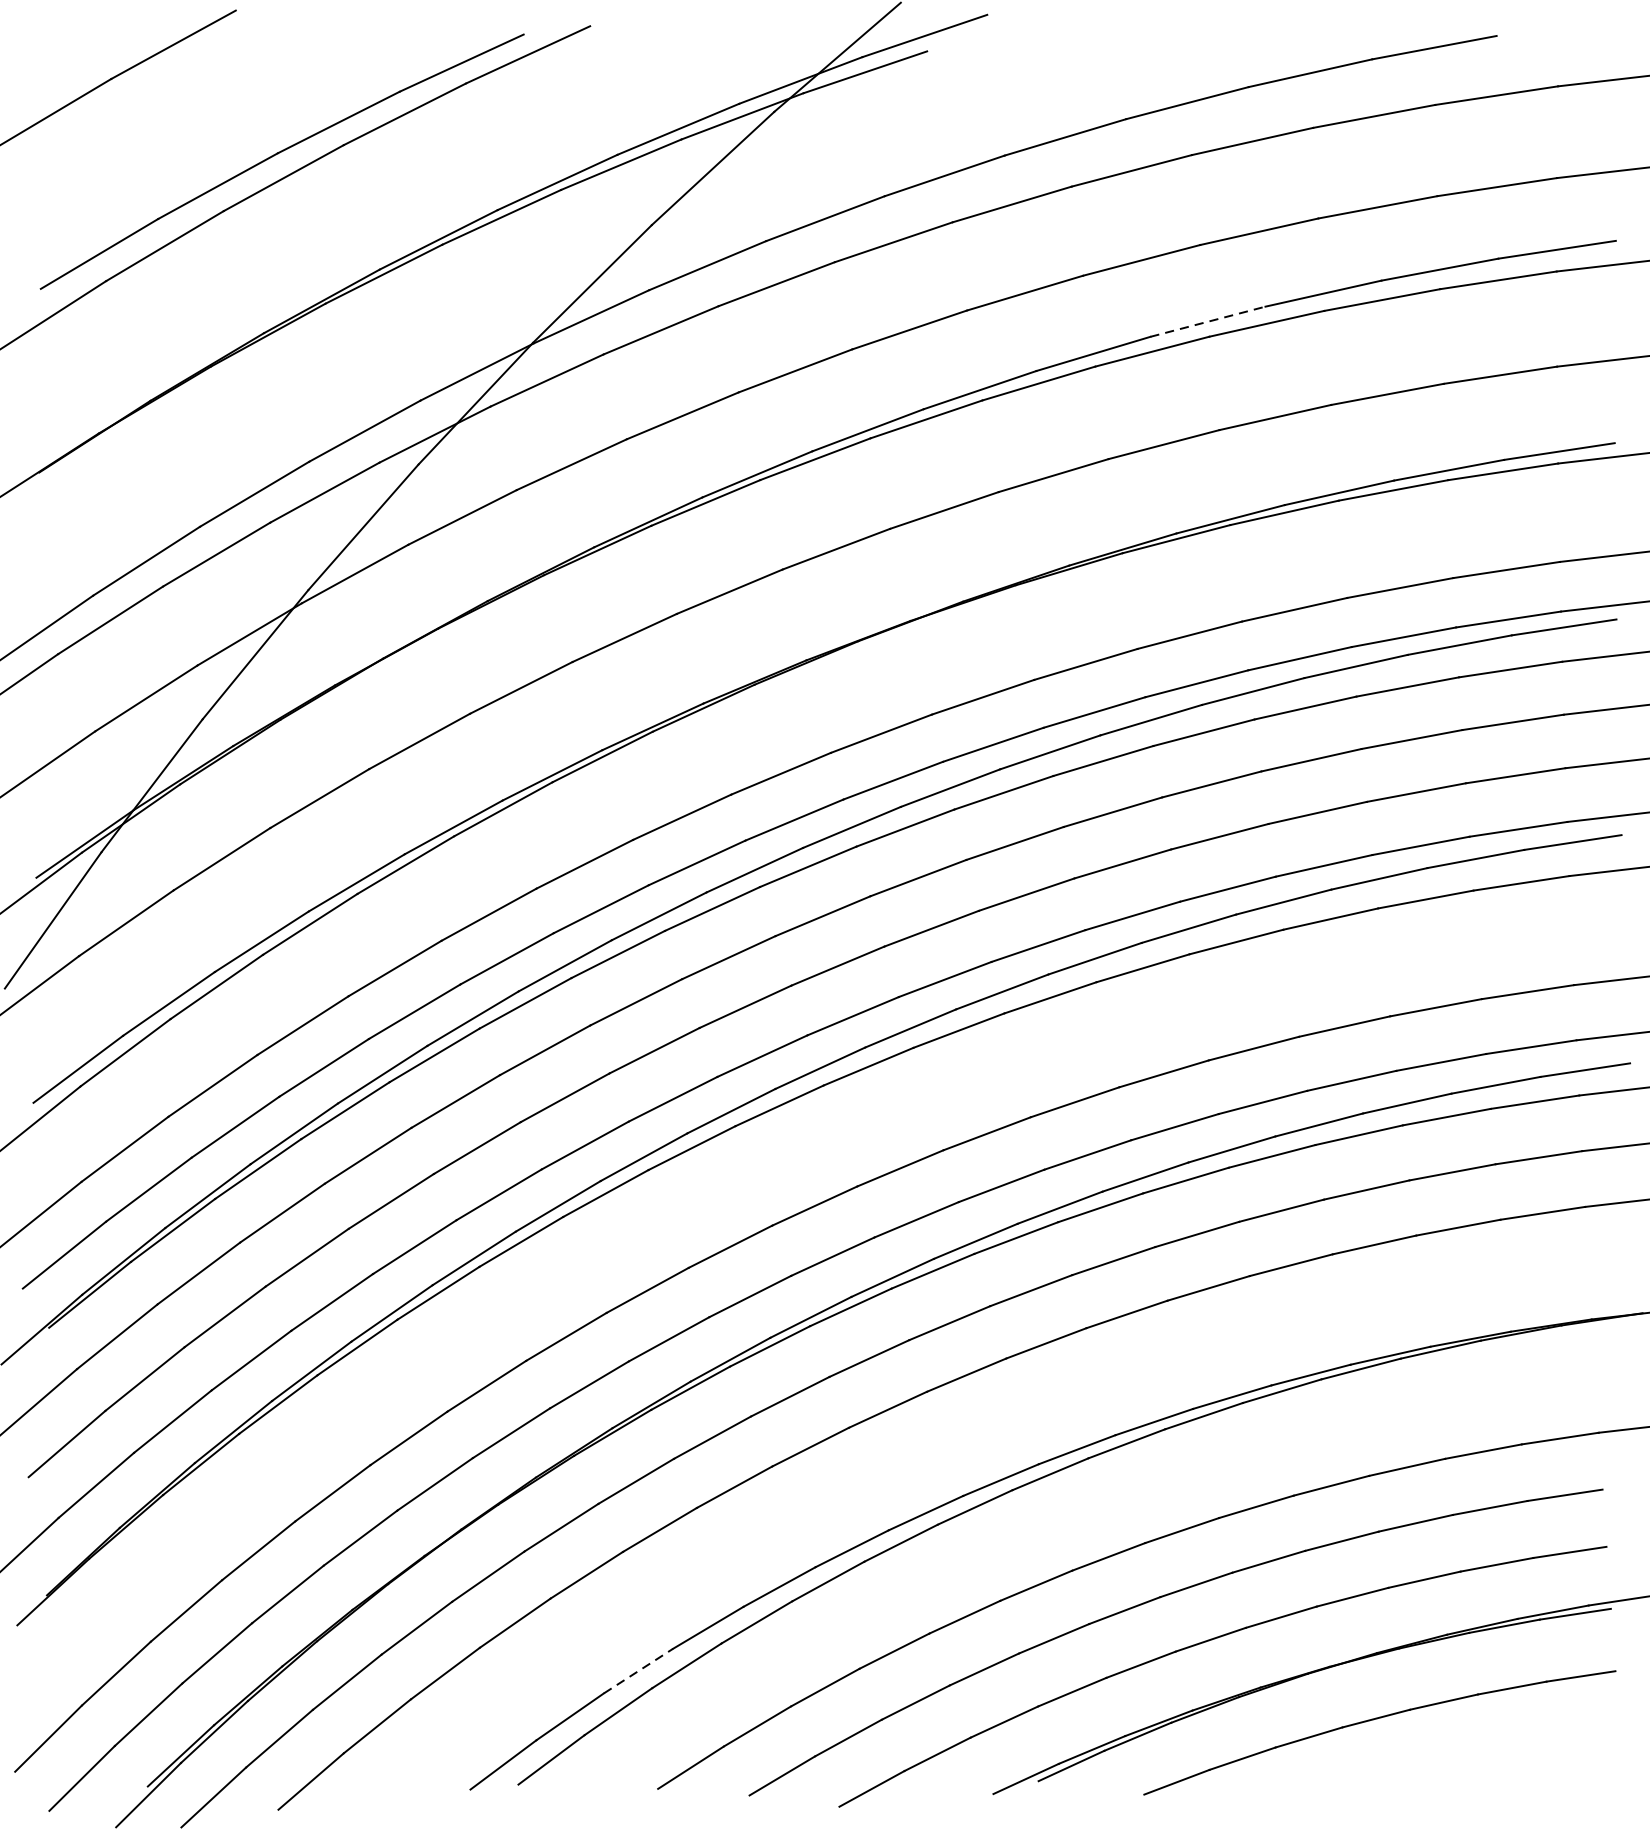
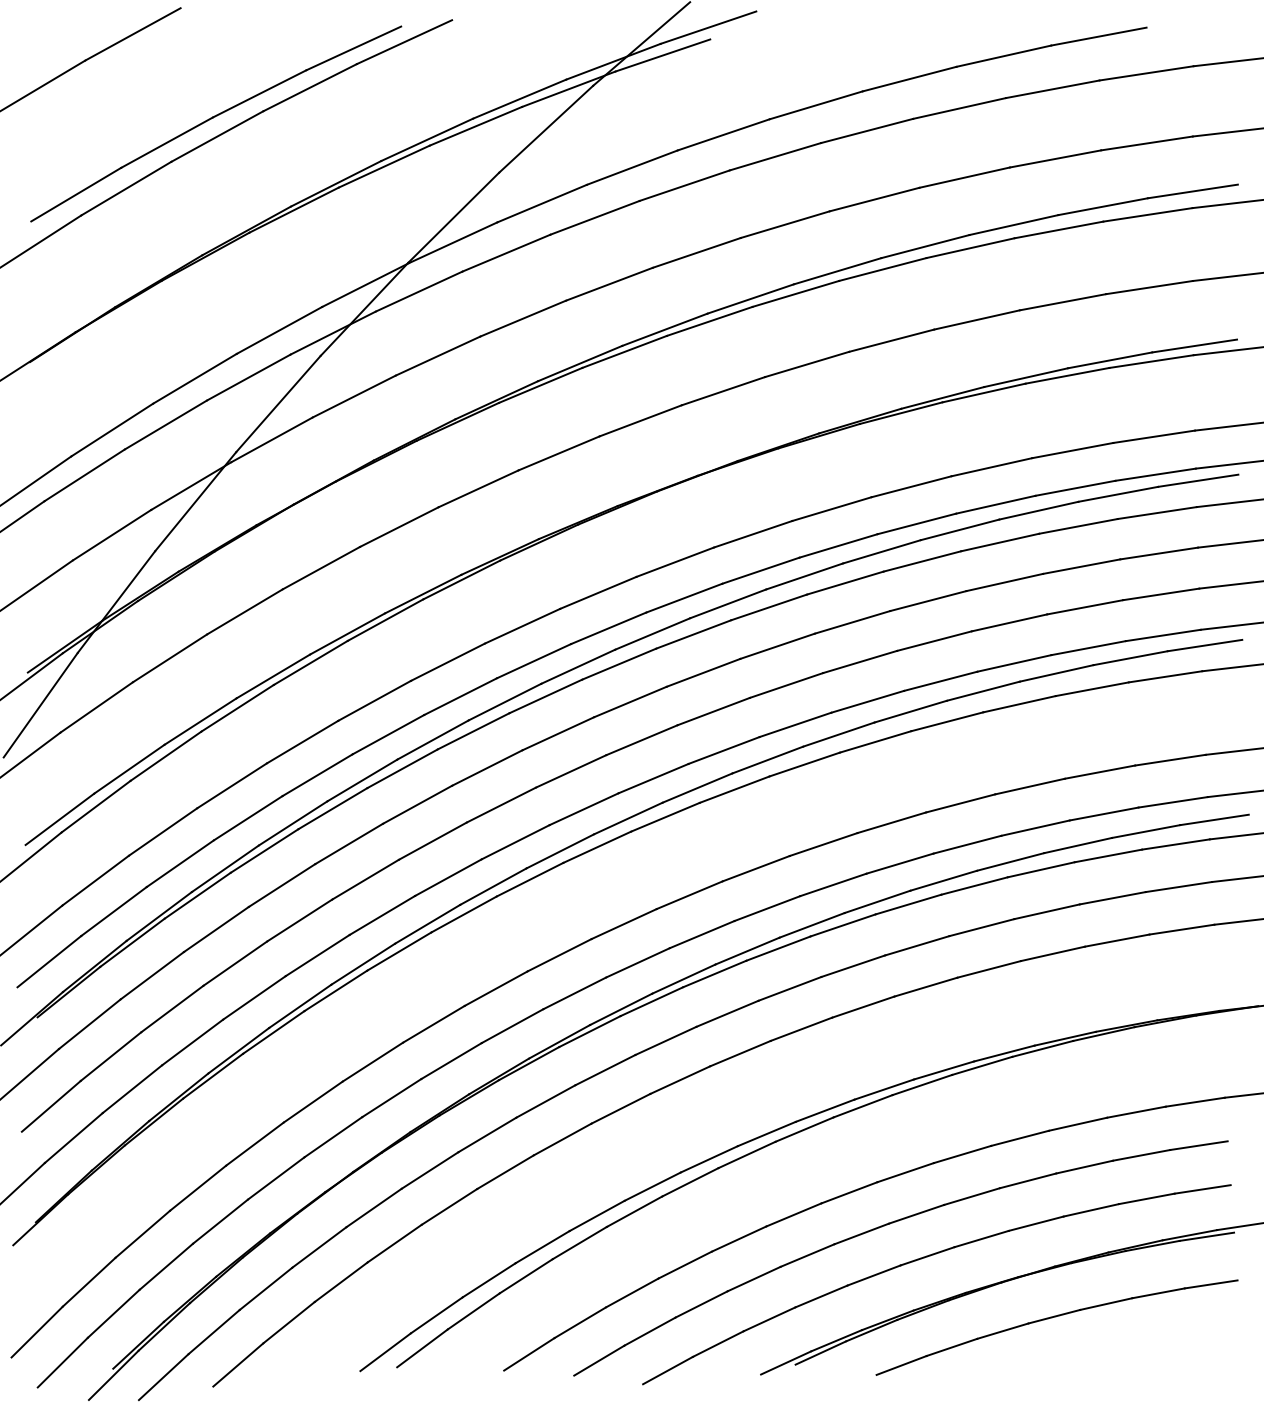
line: (1208, 321) -> (925, 246), dashed -> solid
line: (638, 1671) -> (489, 1280), dashed -> solid

